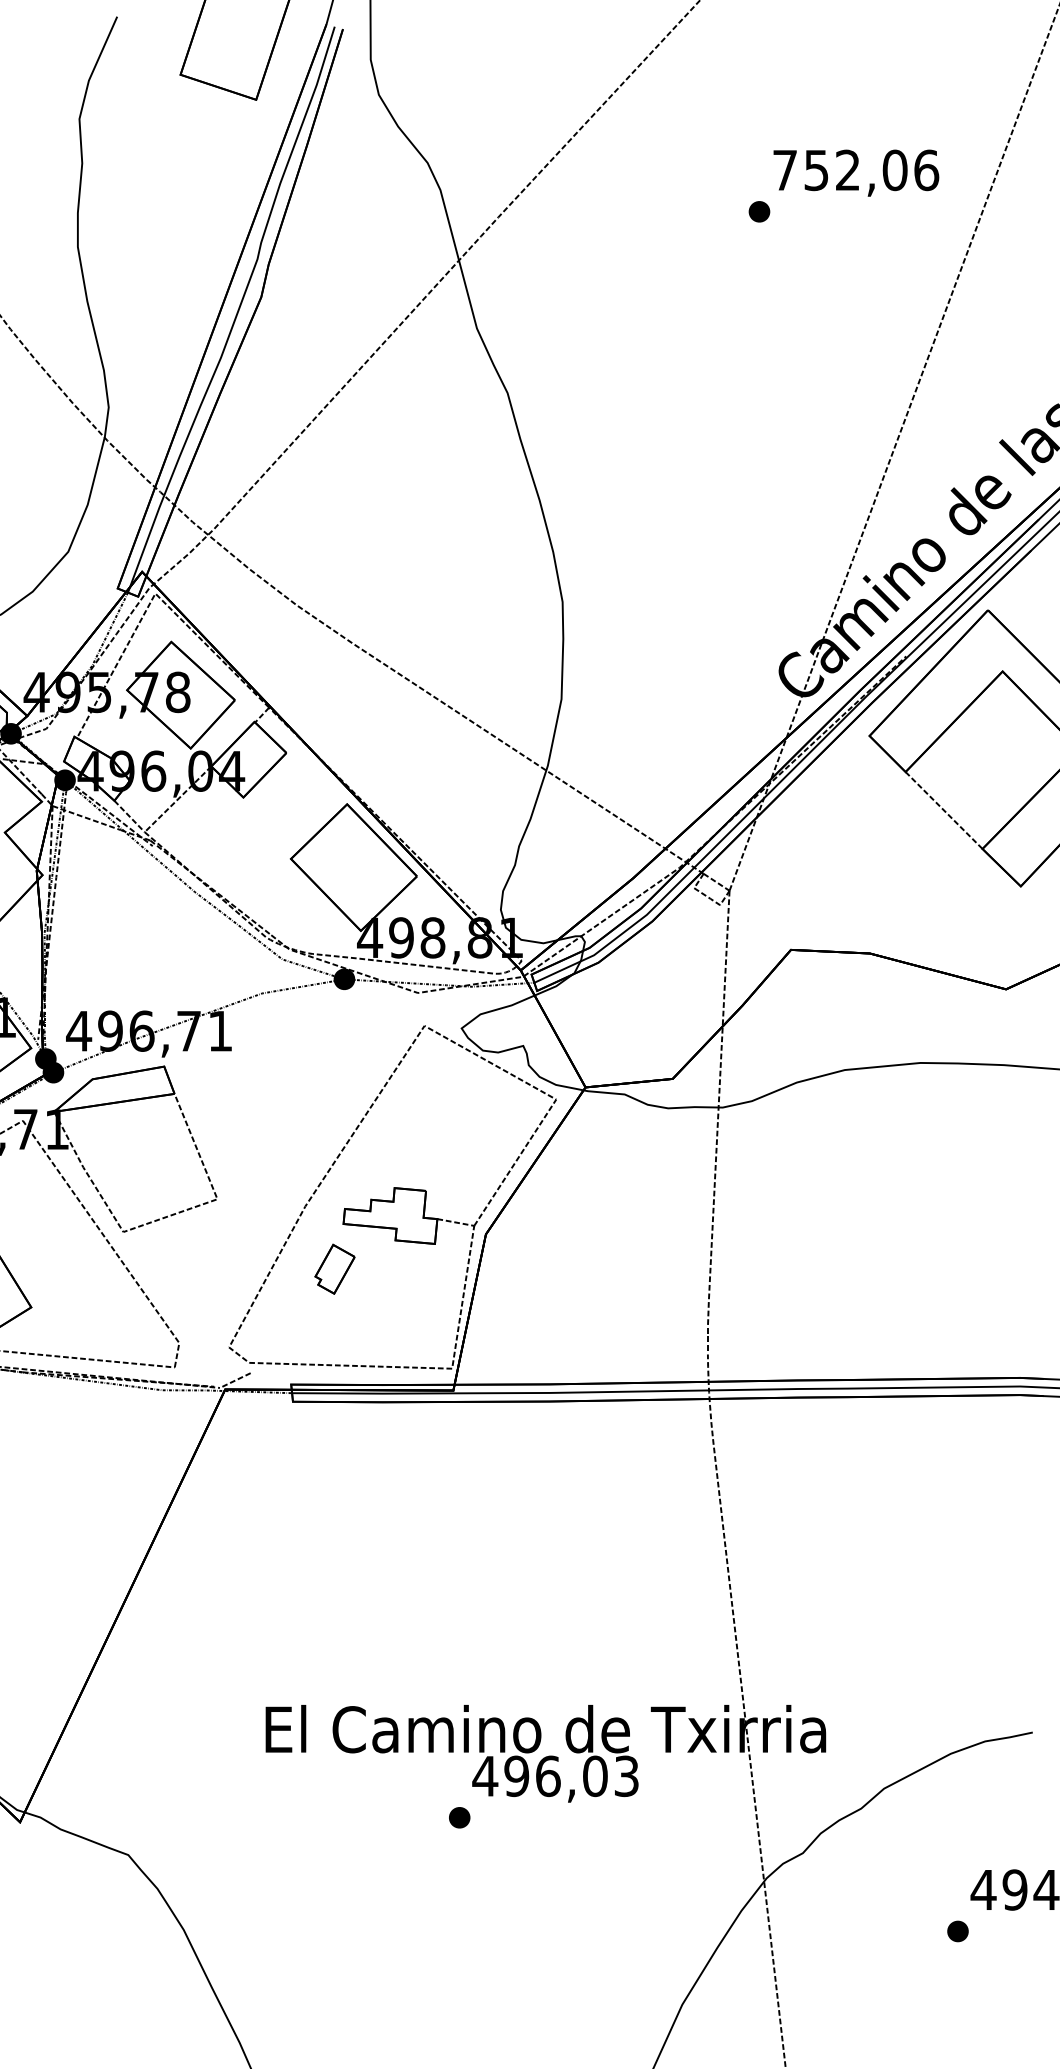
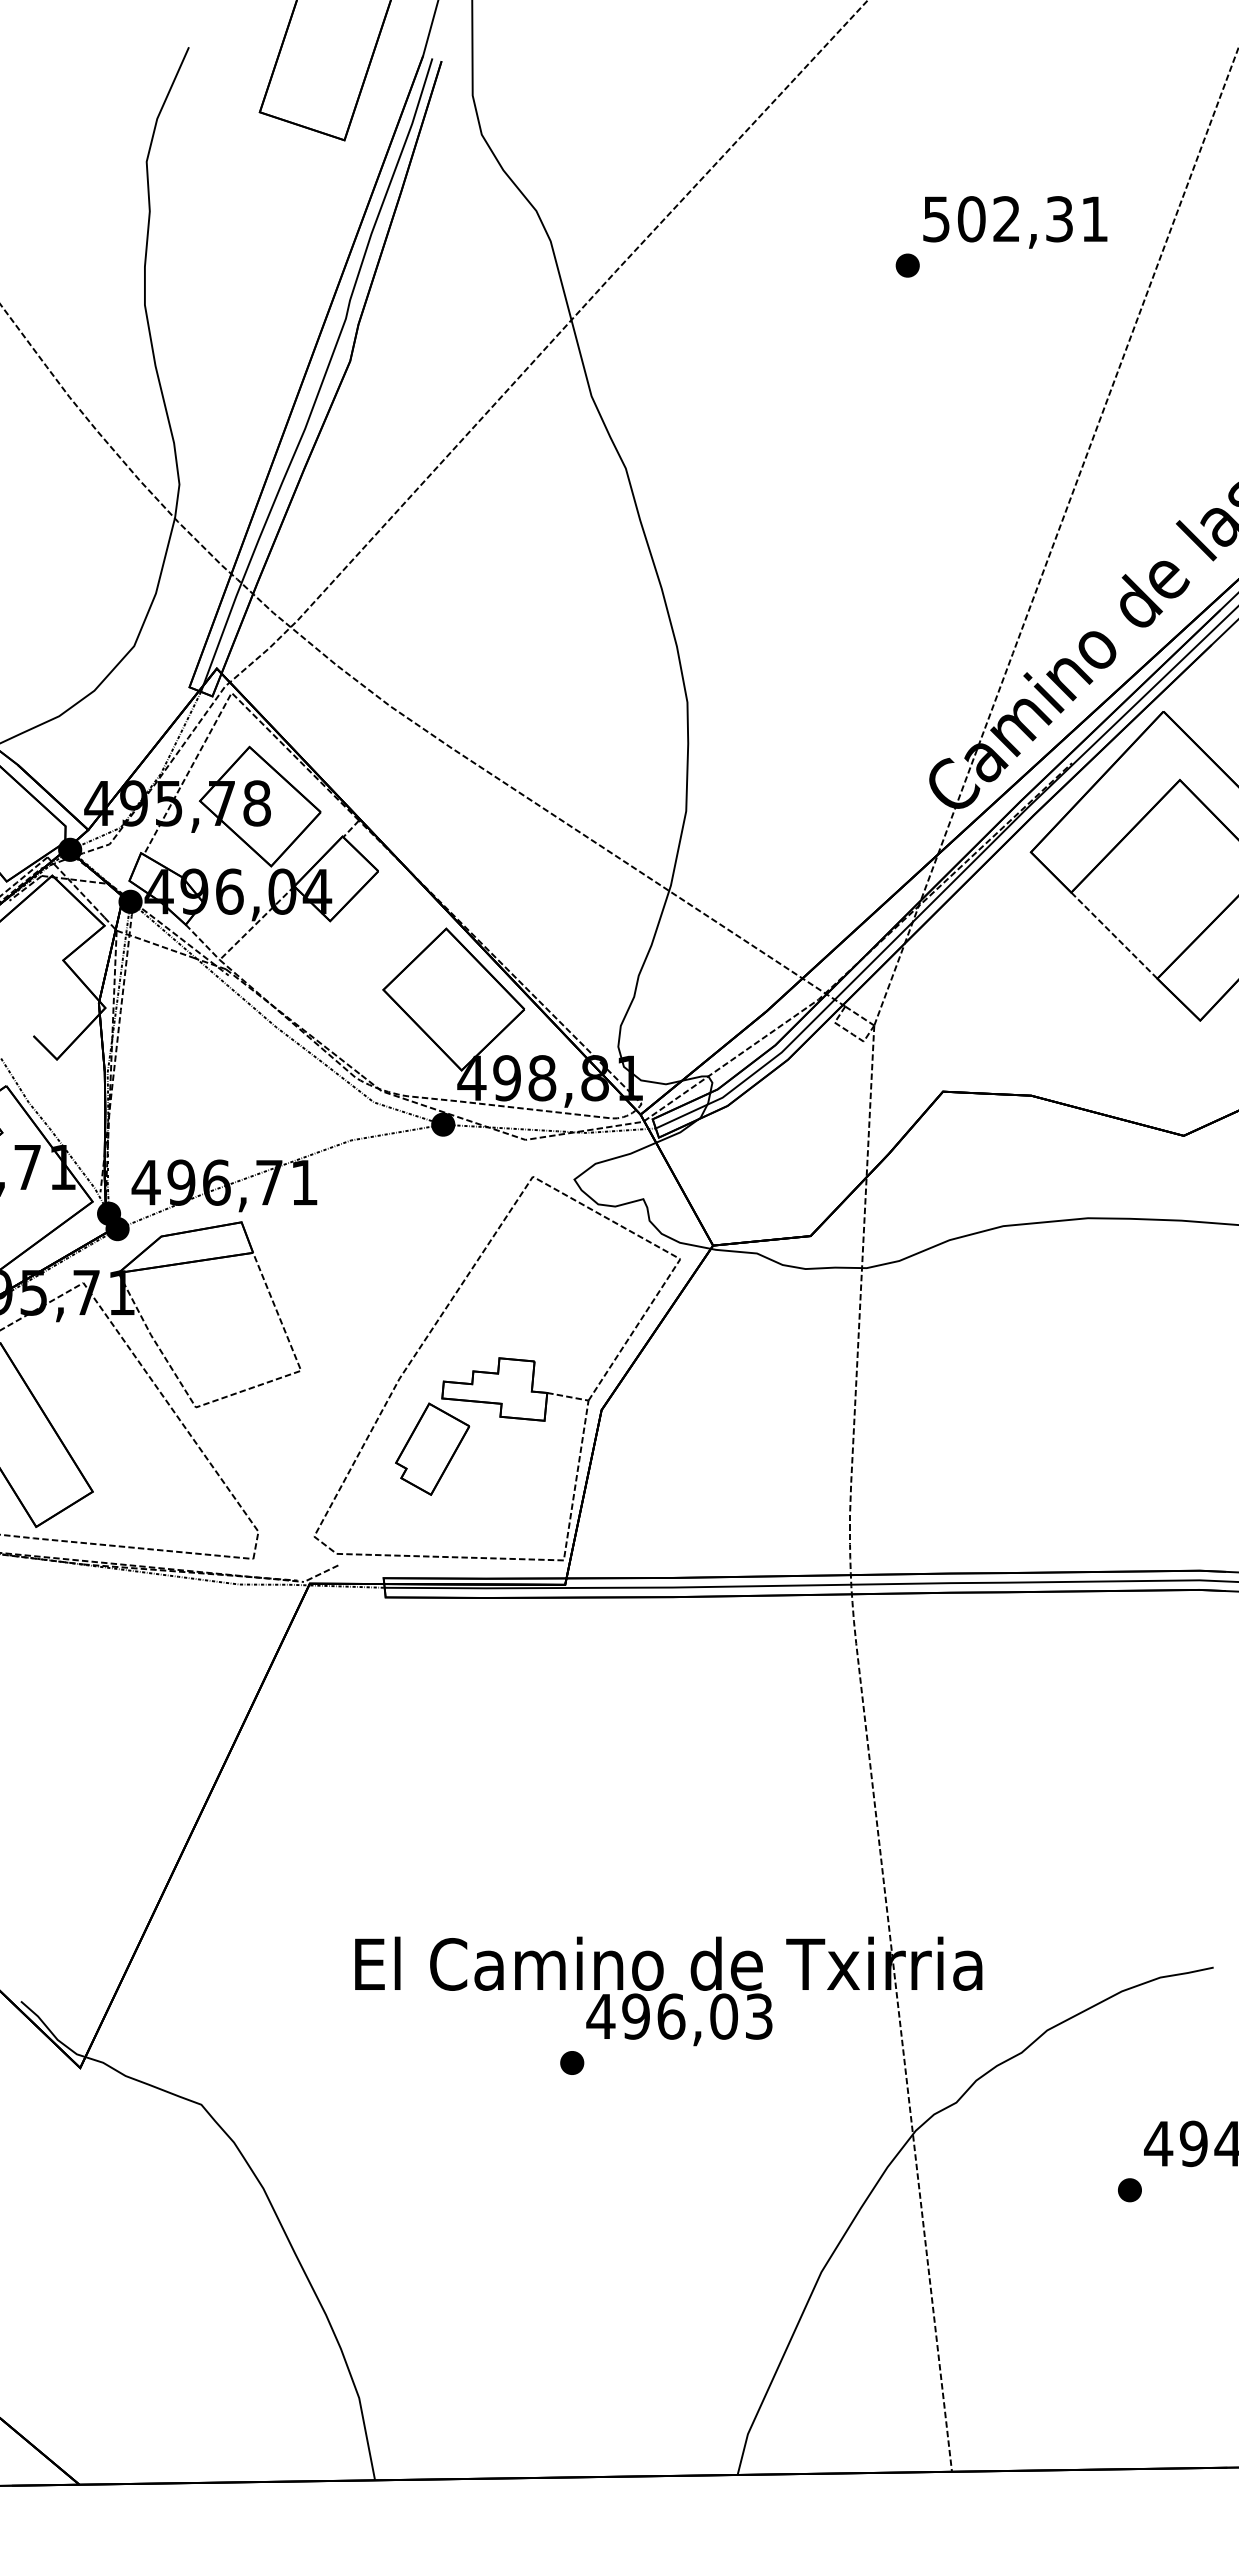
text: (855, 170) -> (1015, 219), 752,06 -> 502,31
part: (334, 1268) -> (432, 1448), size x1.67

